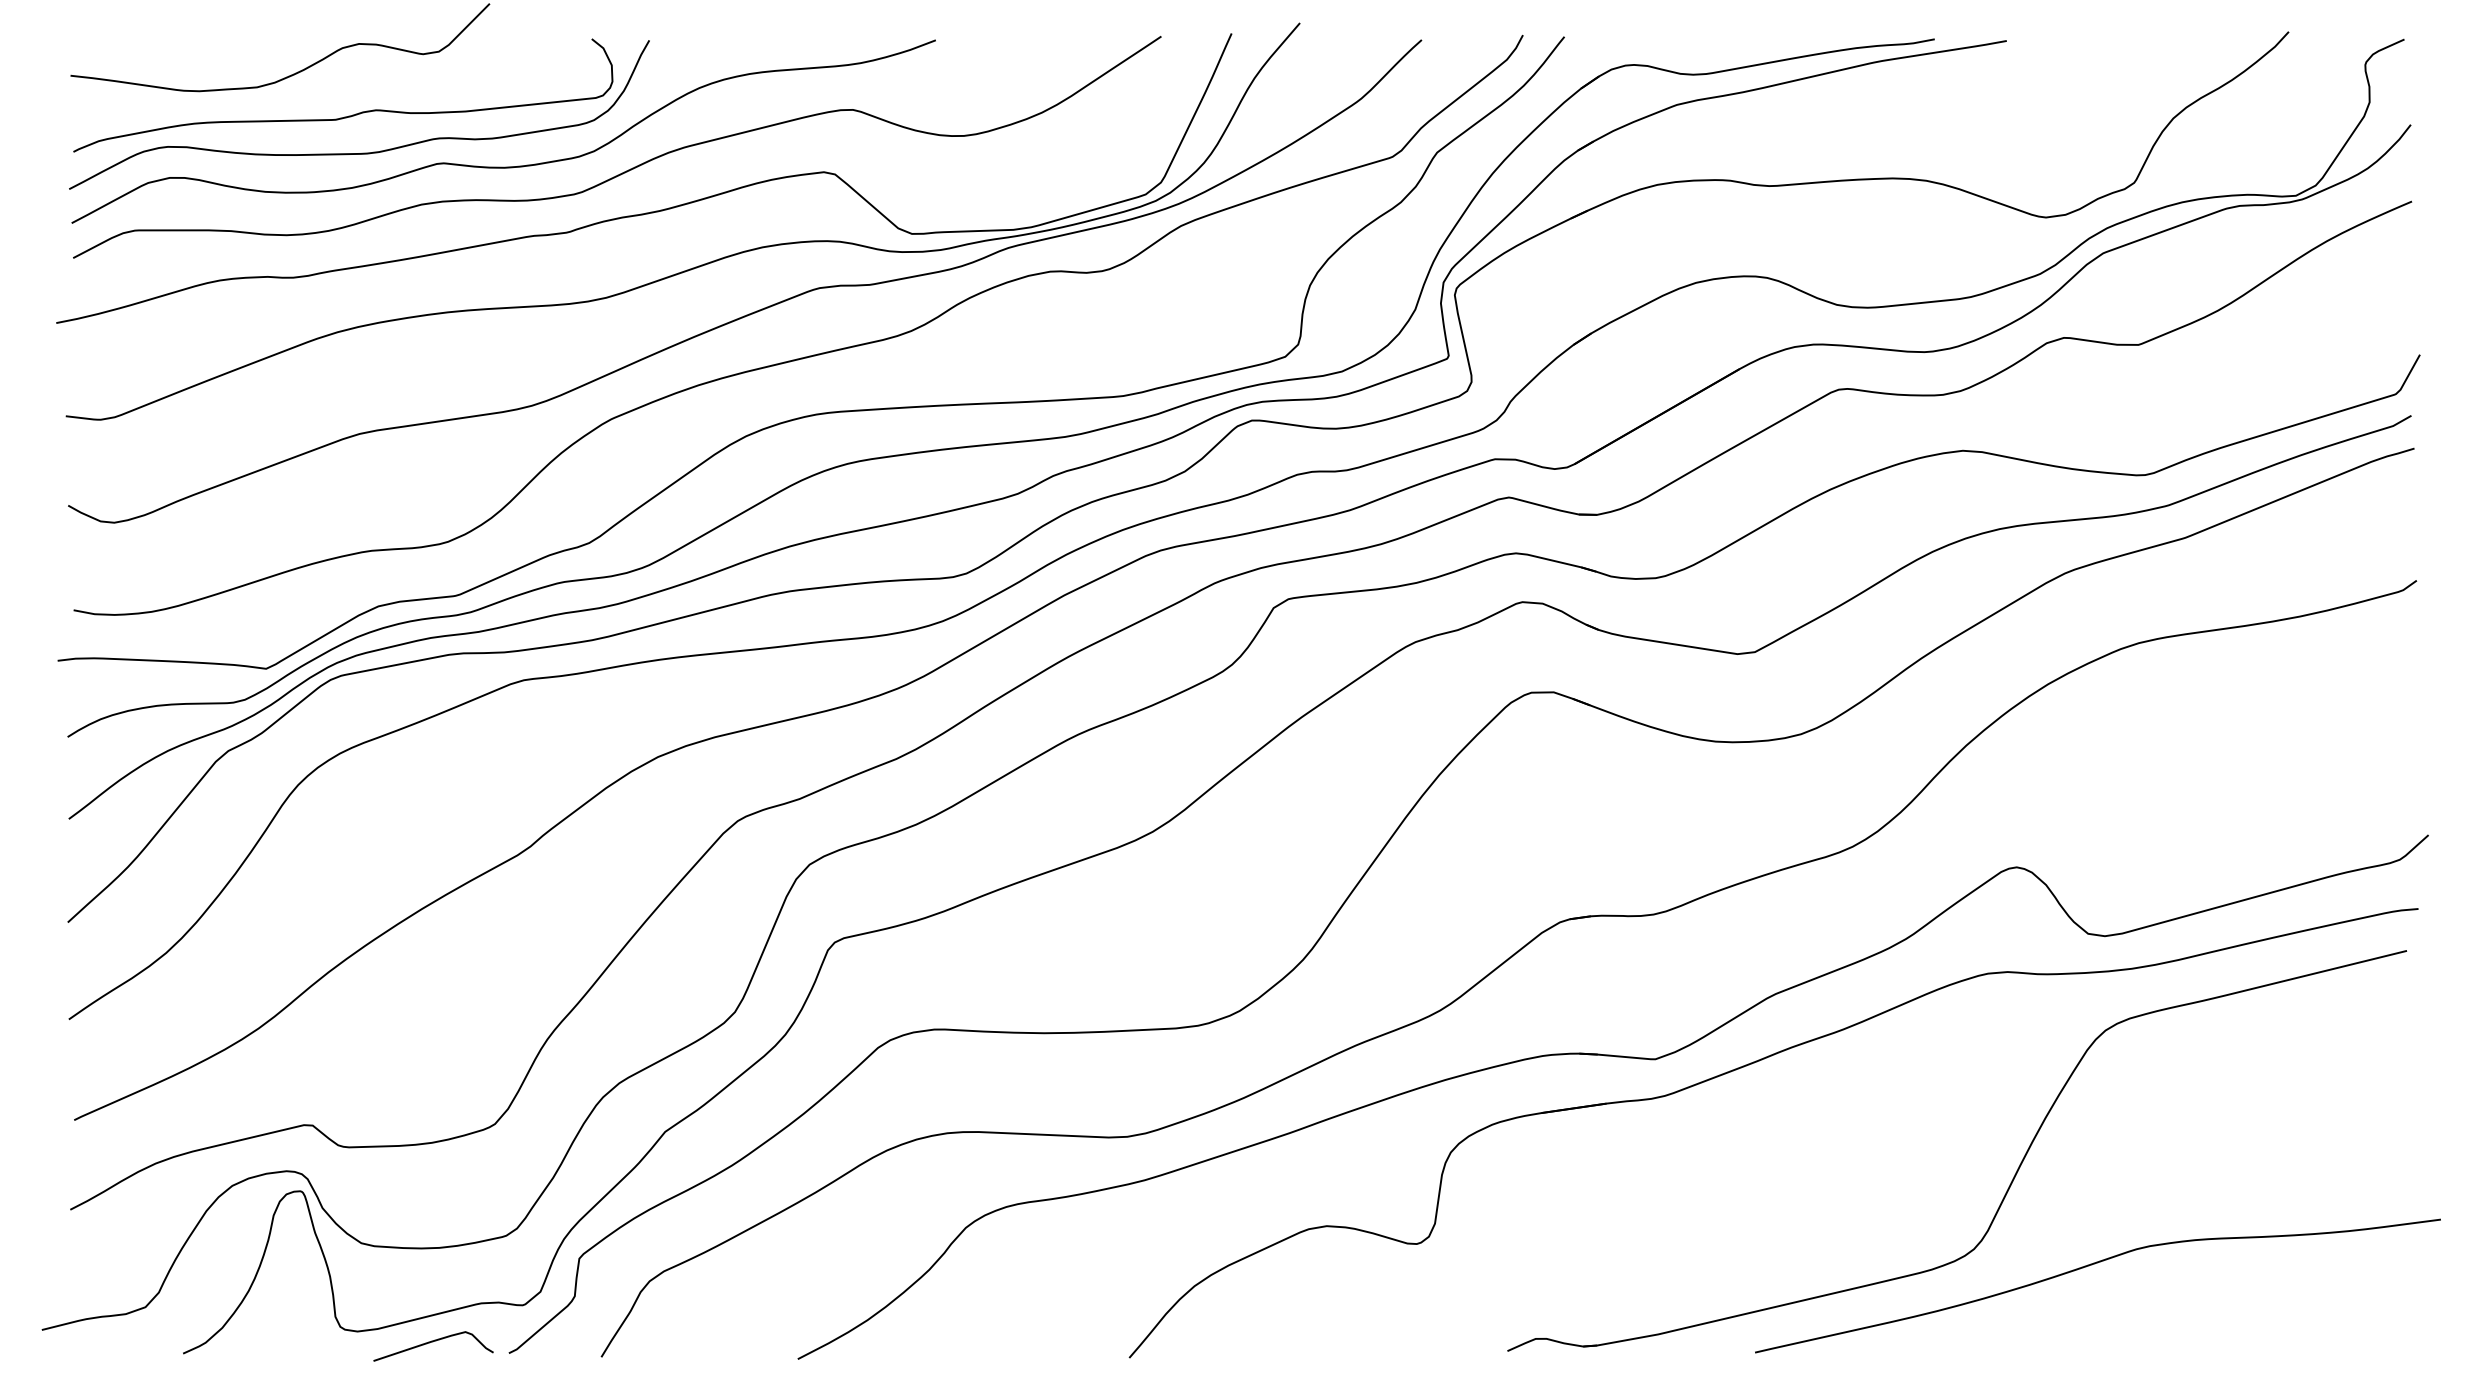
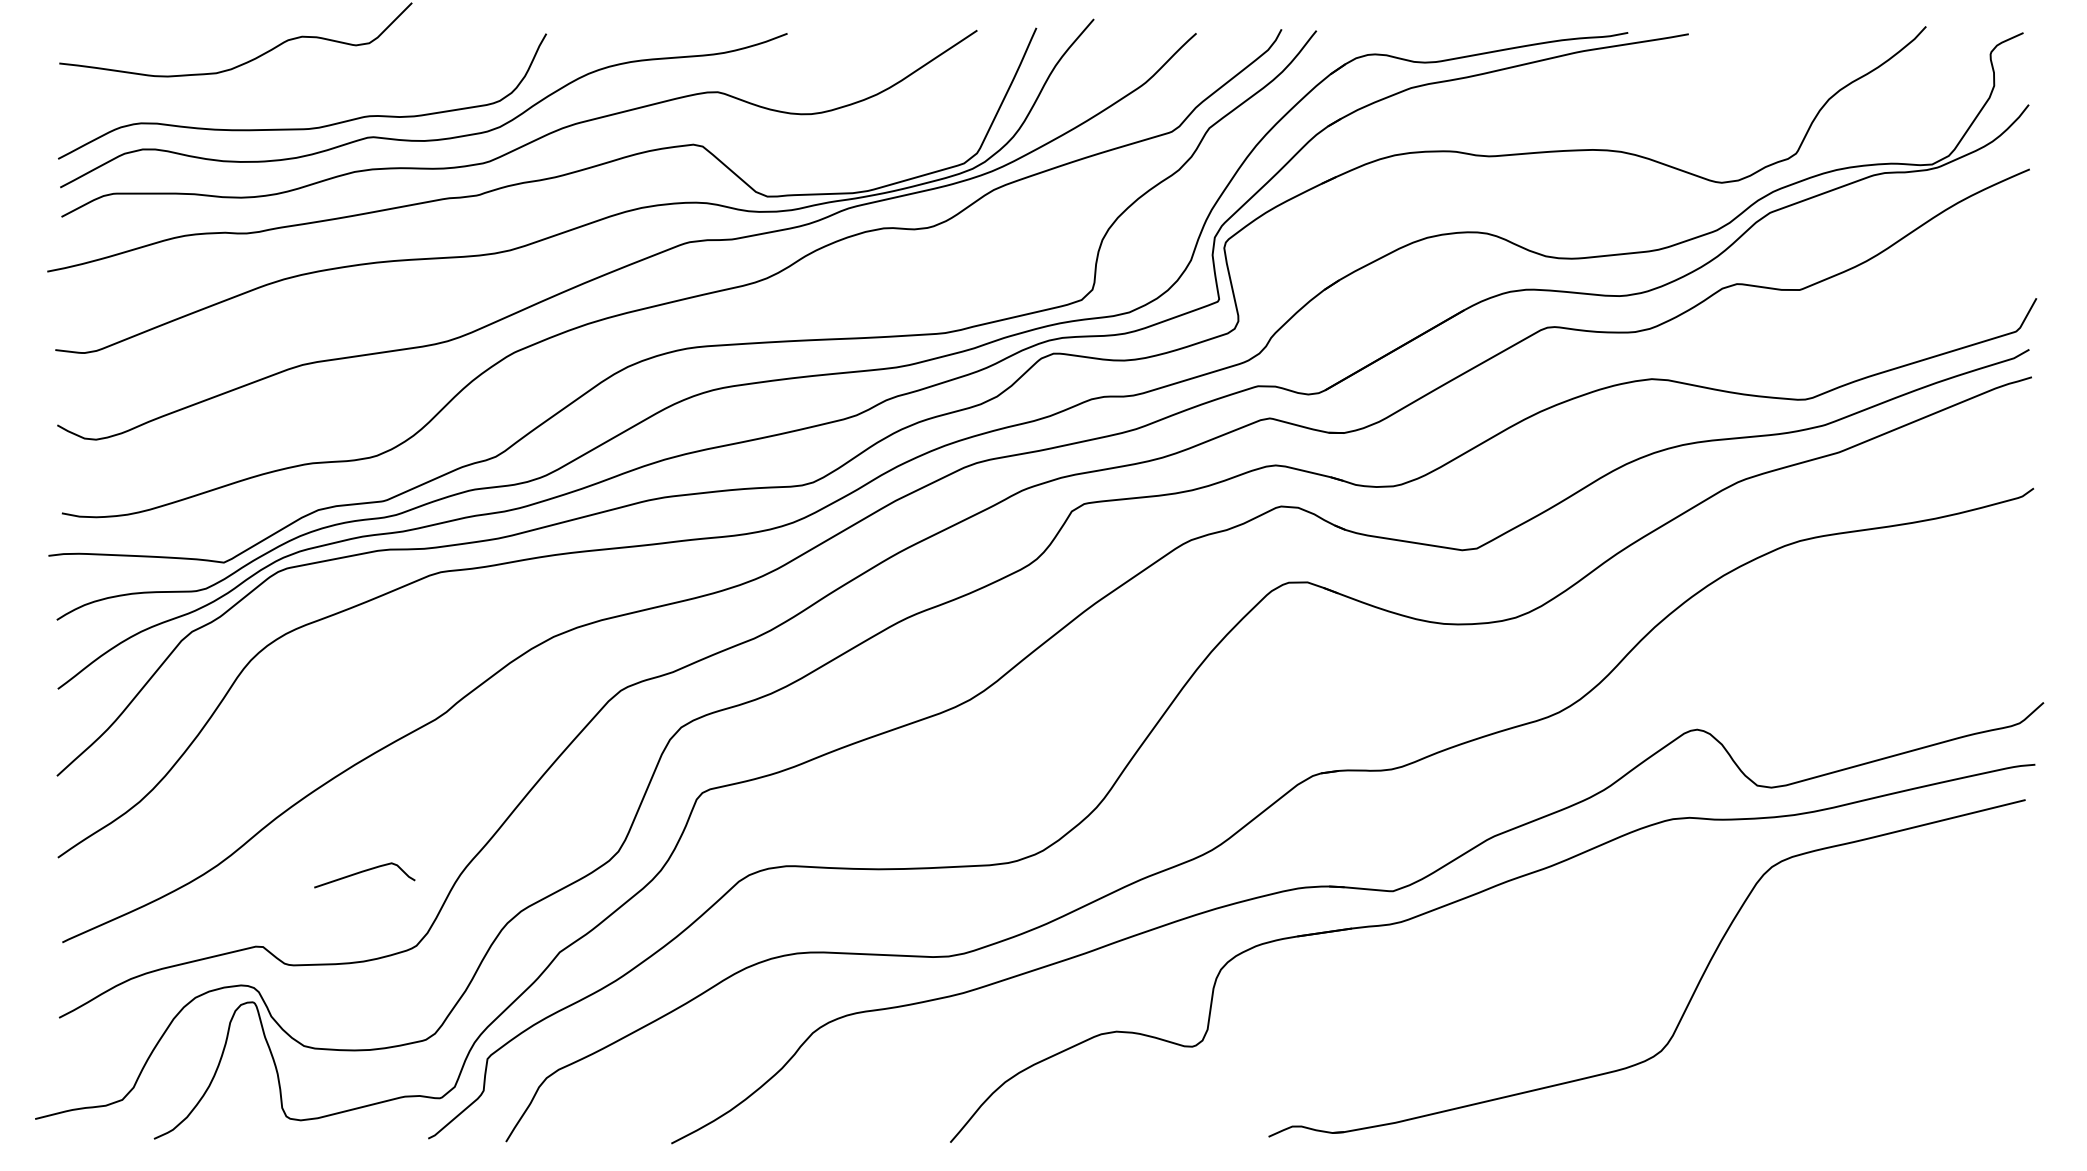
curve: (348, 115) -> (293, 96), removed
curve: (2092, 1265) -> (1760, 1064), removed
curve: (433, 1342) -> (364, 872), moved

